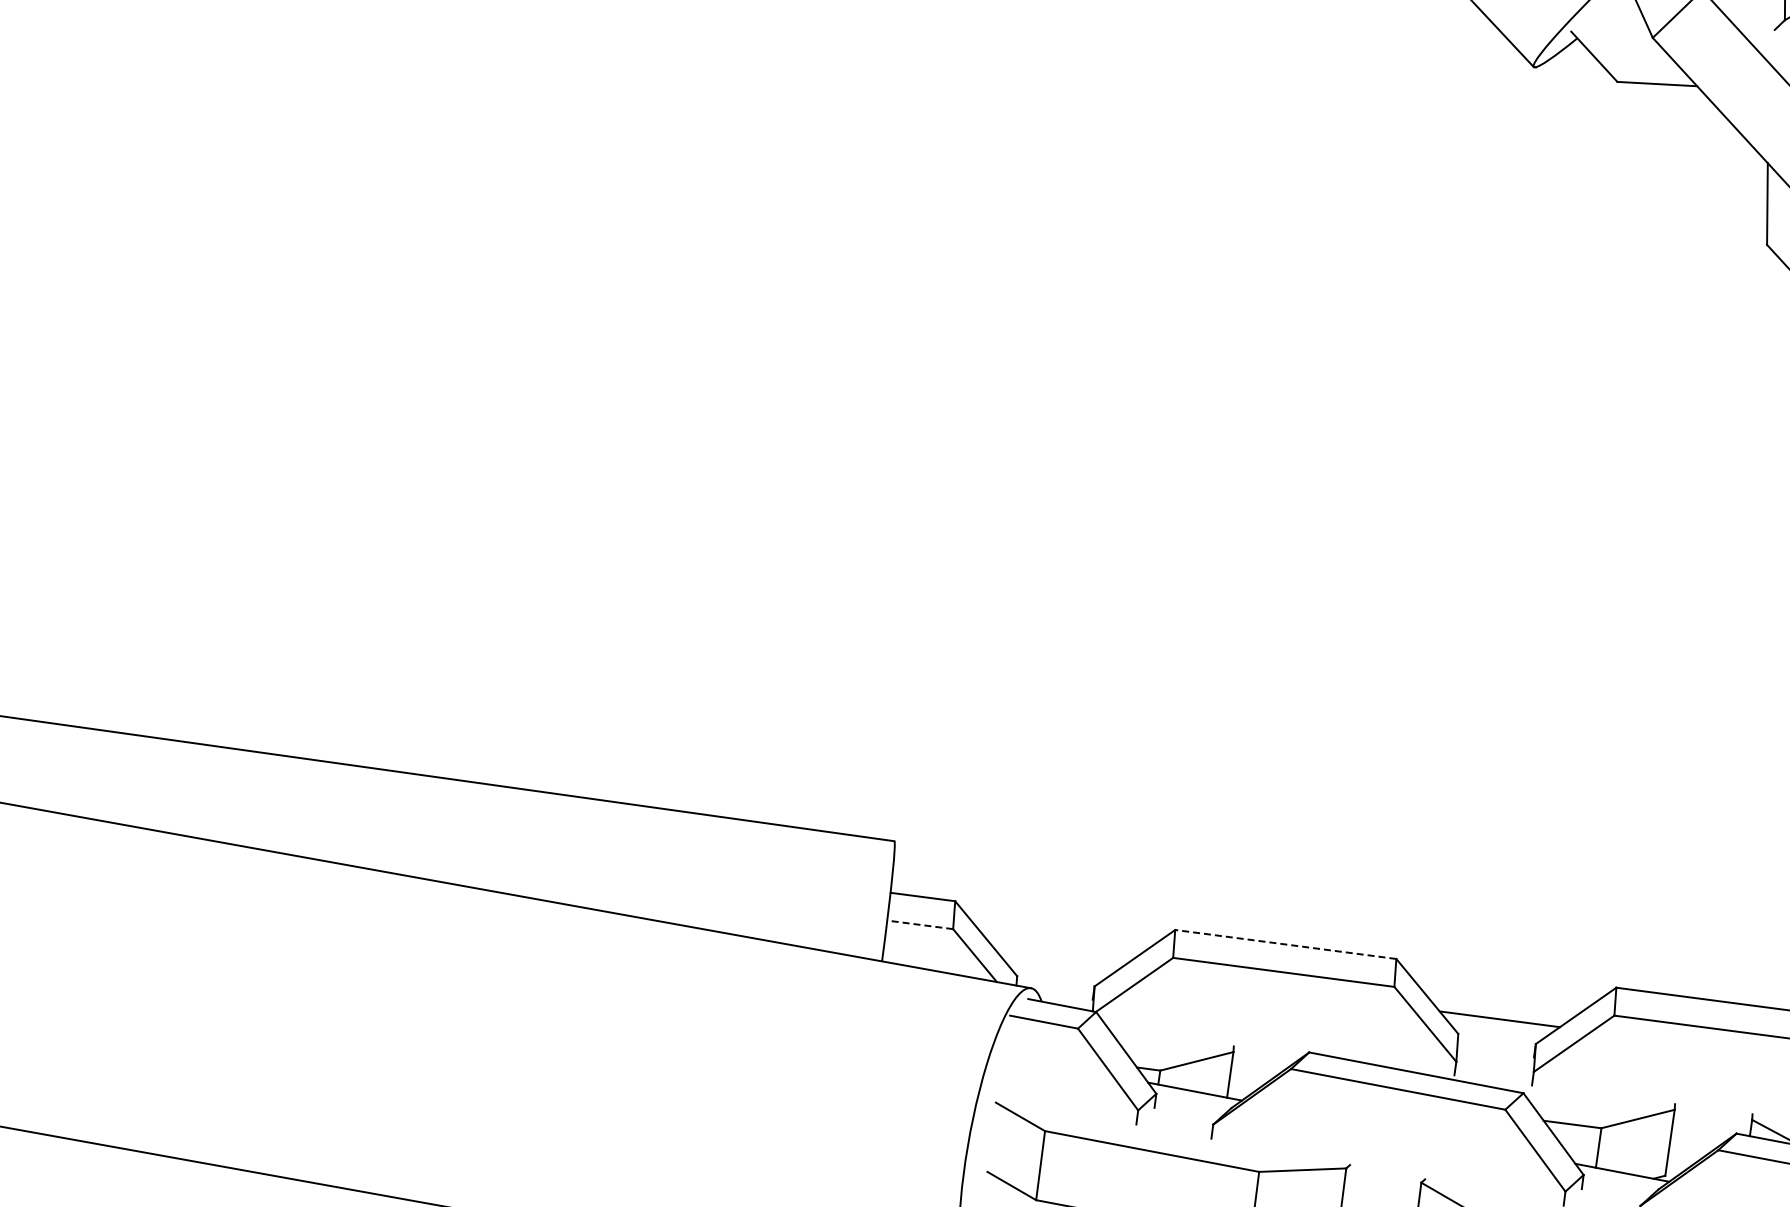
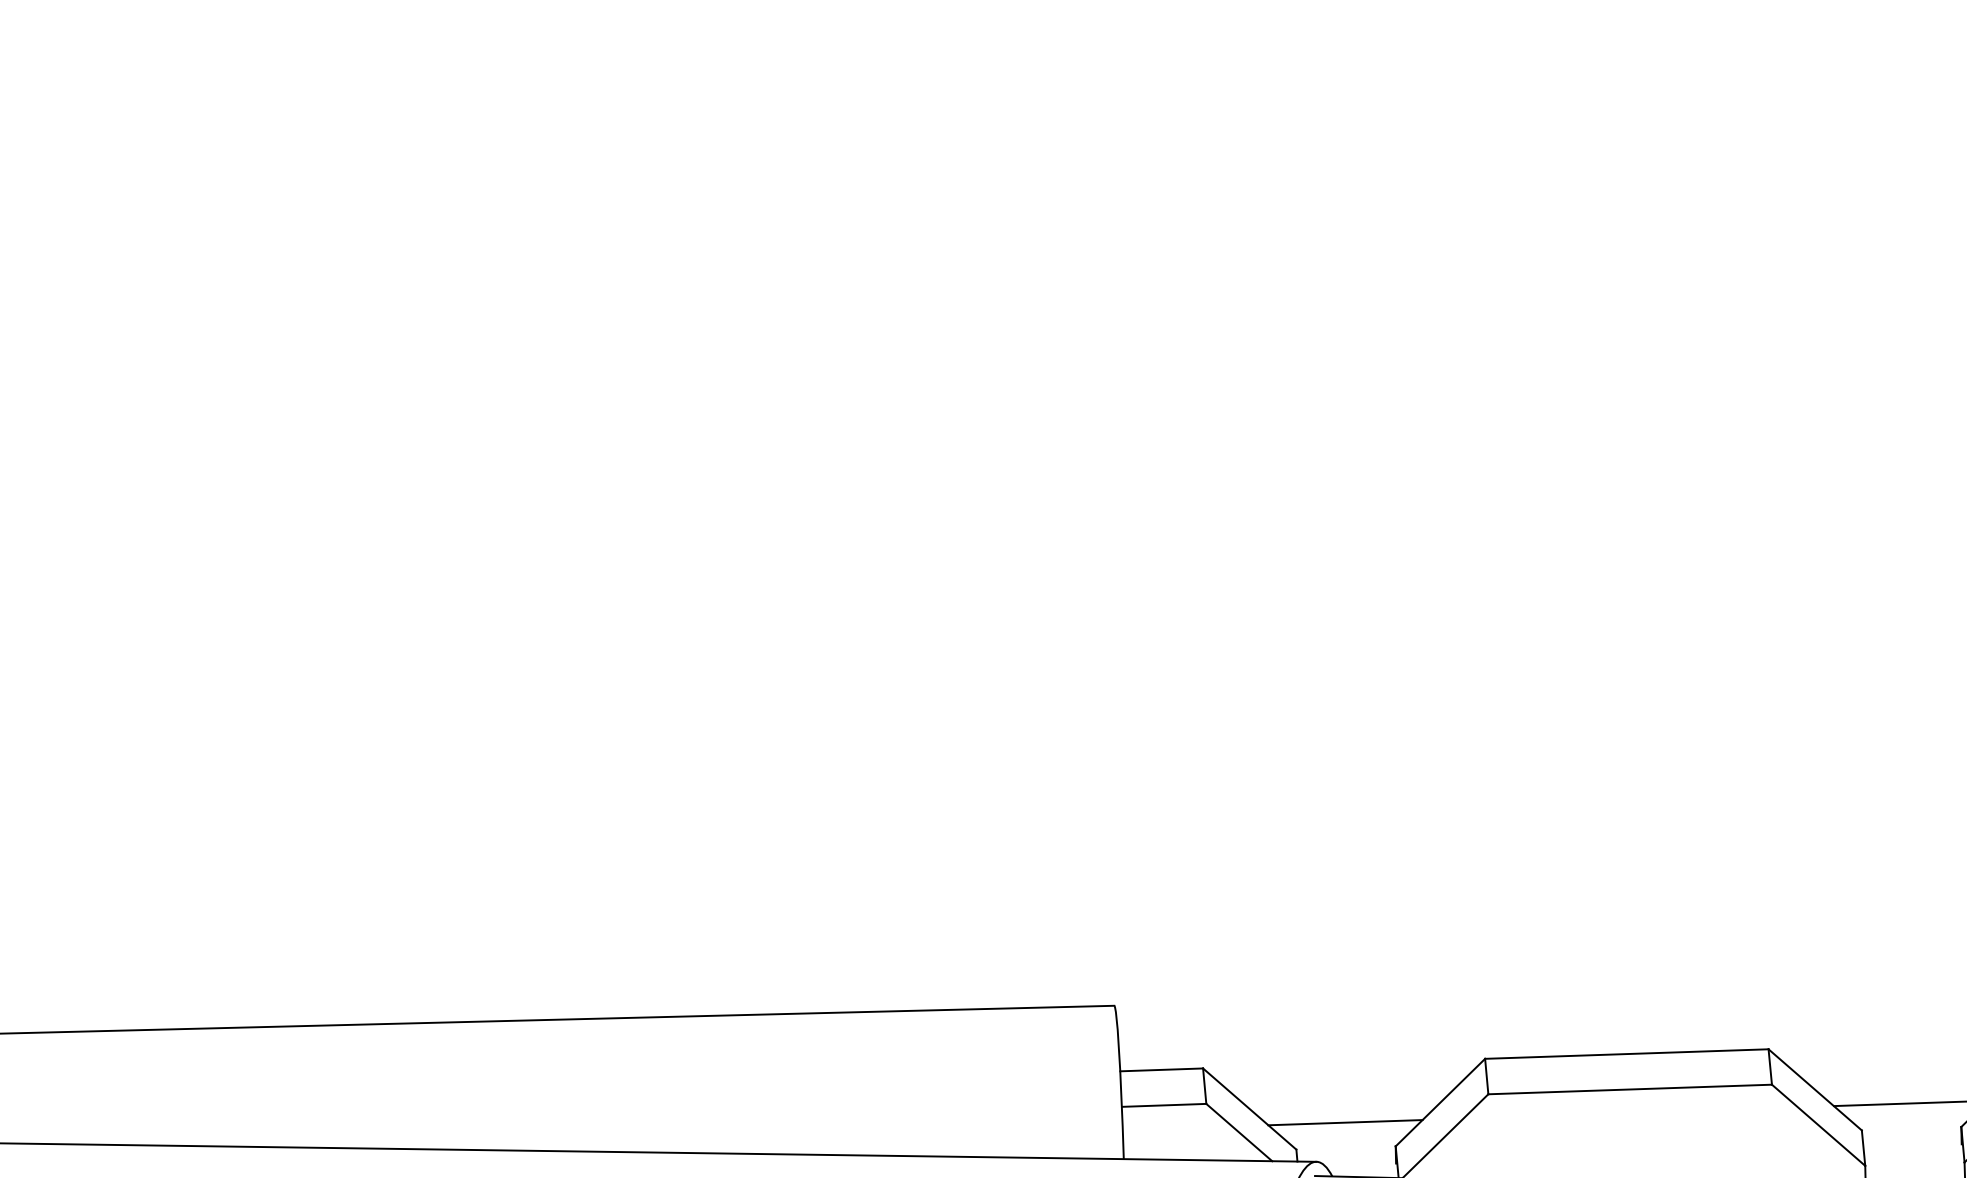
line: (919, 924) -> (1163, 1105), dashed -> solid
line: (1285, 944) -> (1626, 1054), dashed -> solid
line: (1058, 961) -> (1345, 1122), added

